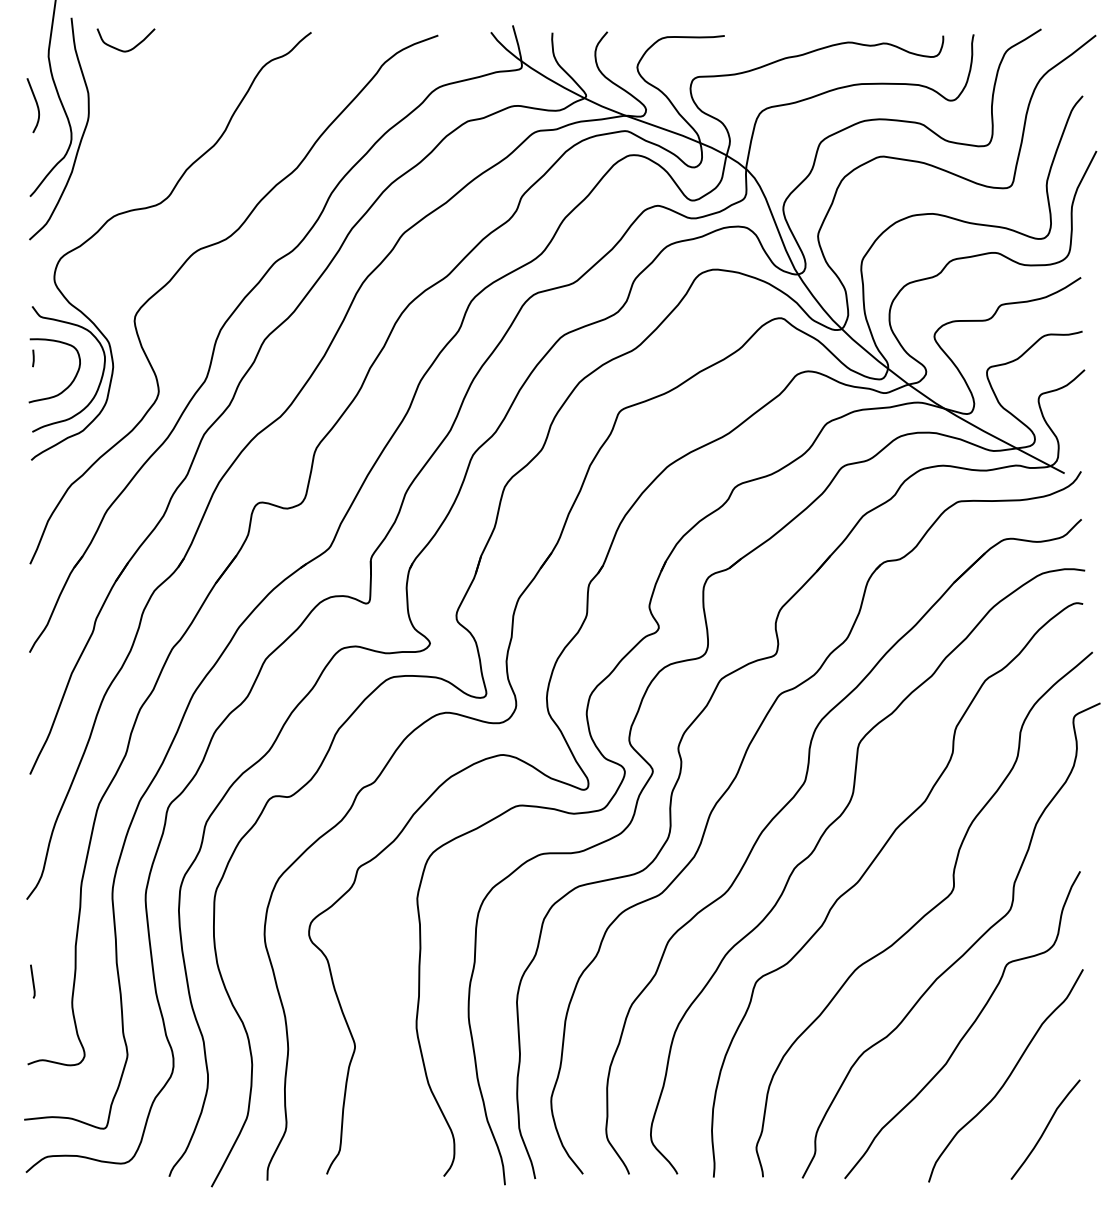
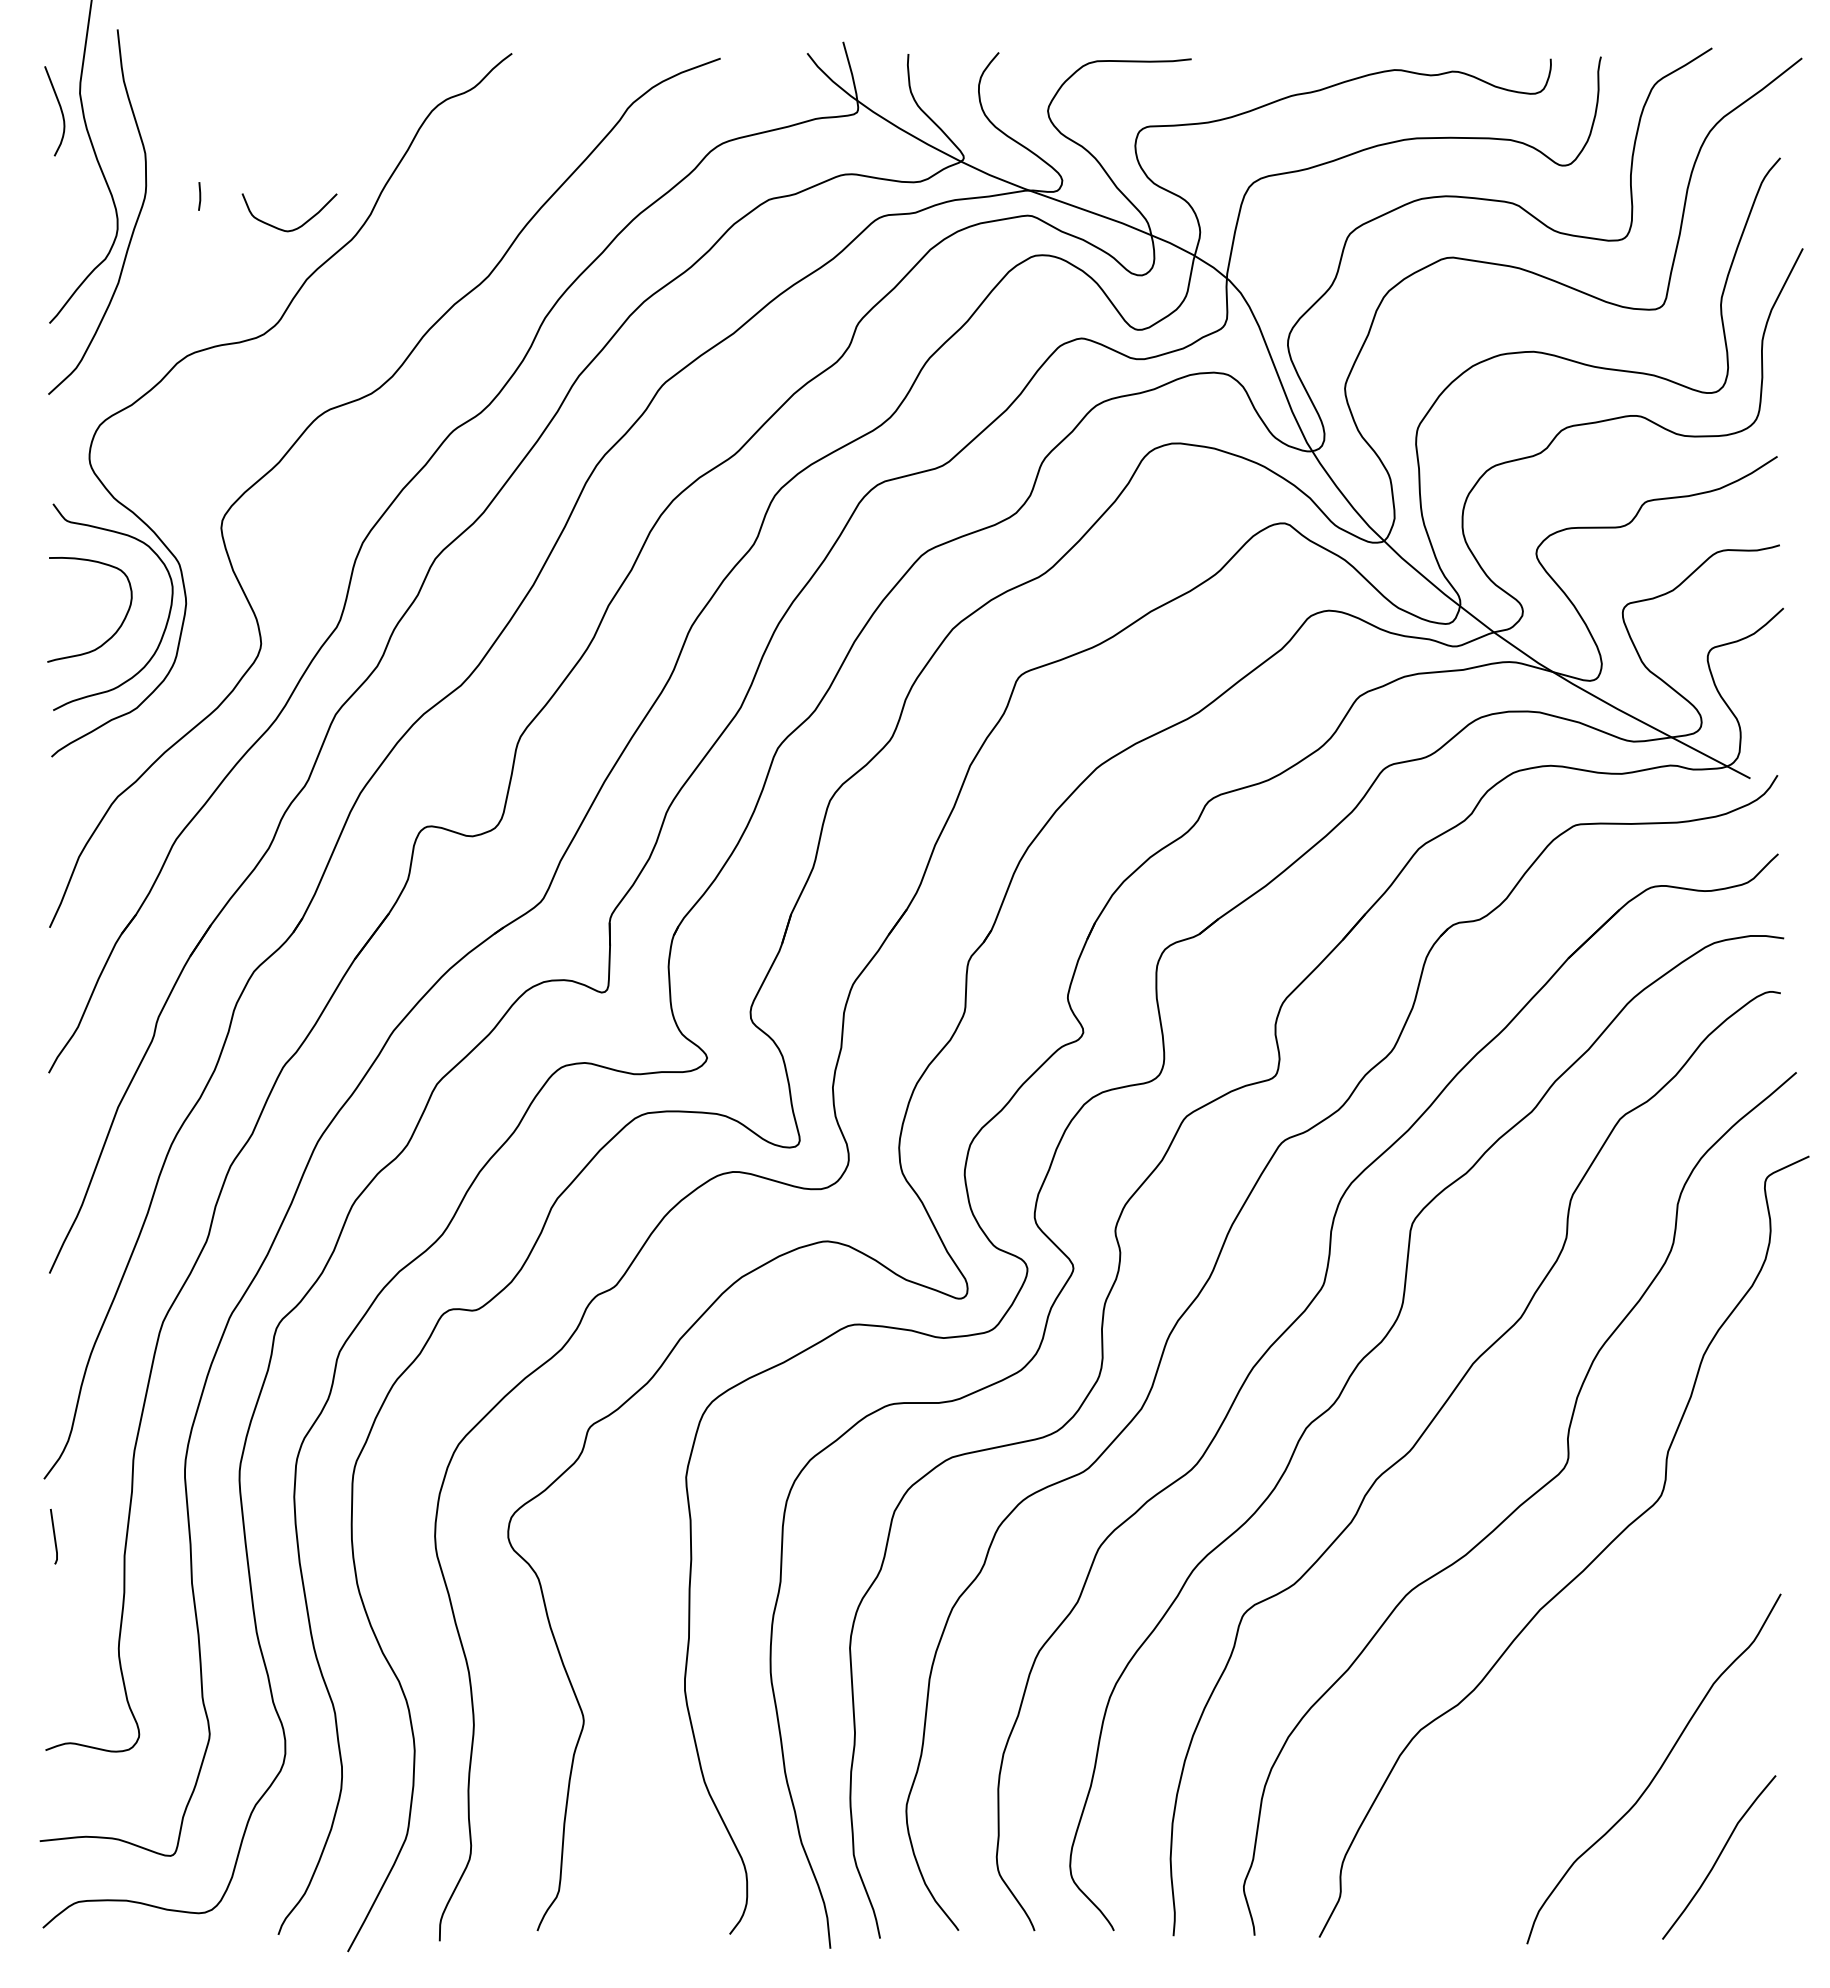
curve: (128, 49) -> (293, 227), moved
curve: (36, 105) -> (60, 111), moved
line: (33, 358) -> (199, 196), moved
line: (32, 981) -> (53, 1536), moved
curve: (967, 1029) -> (1590, 1692), removed

